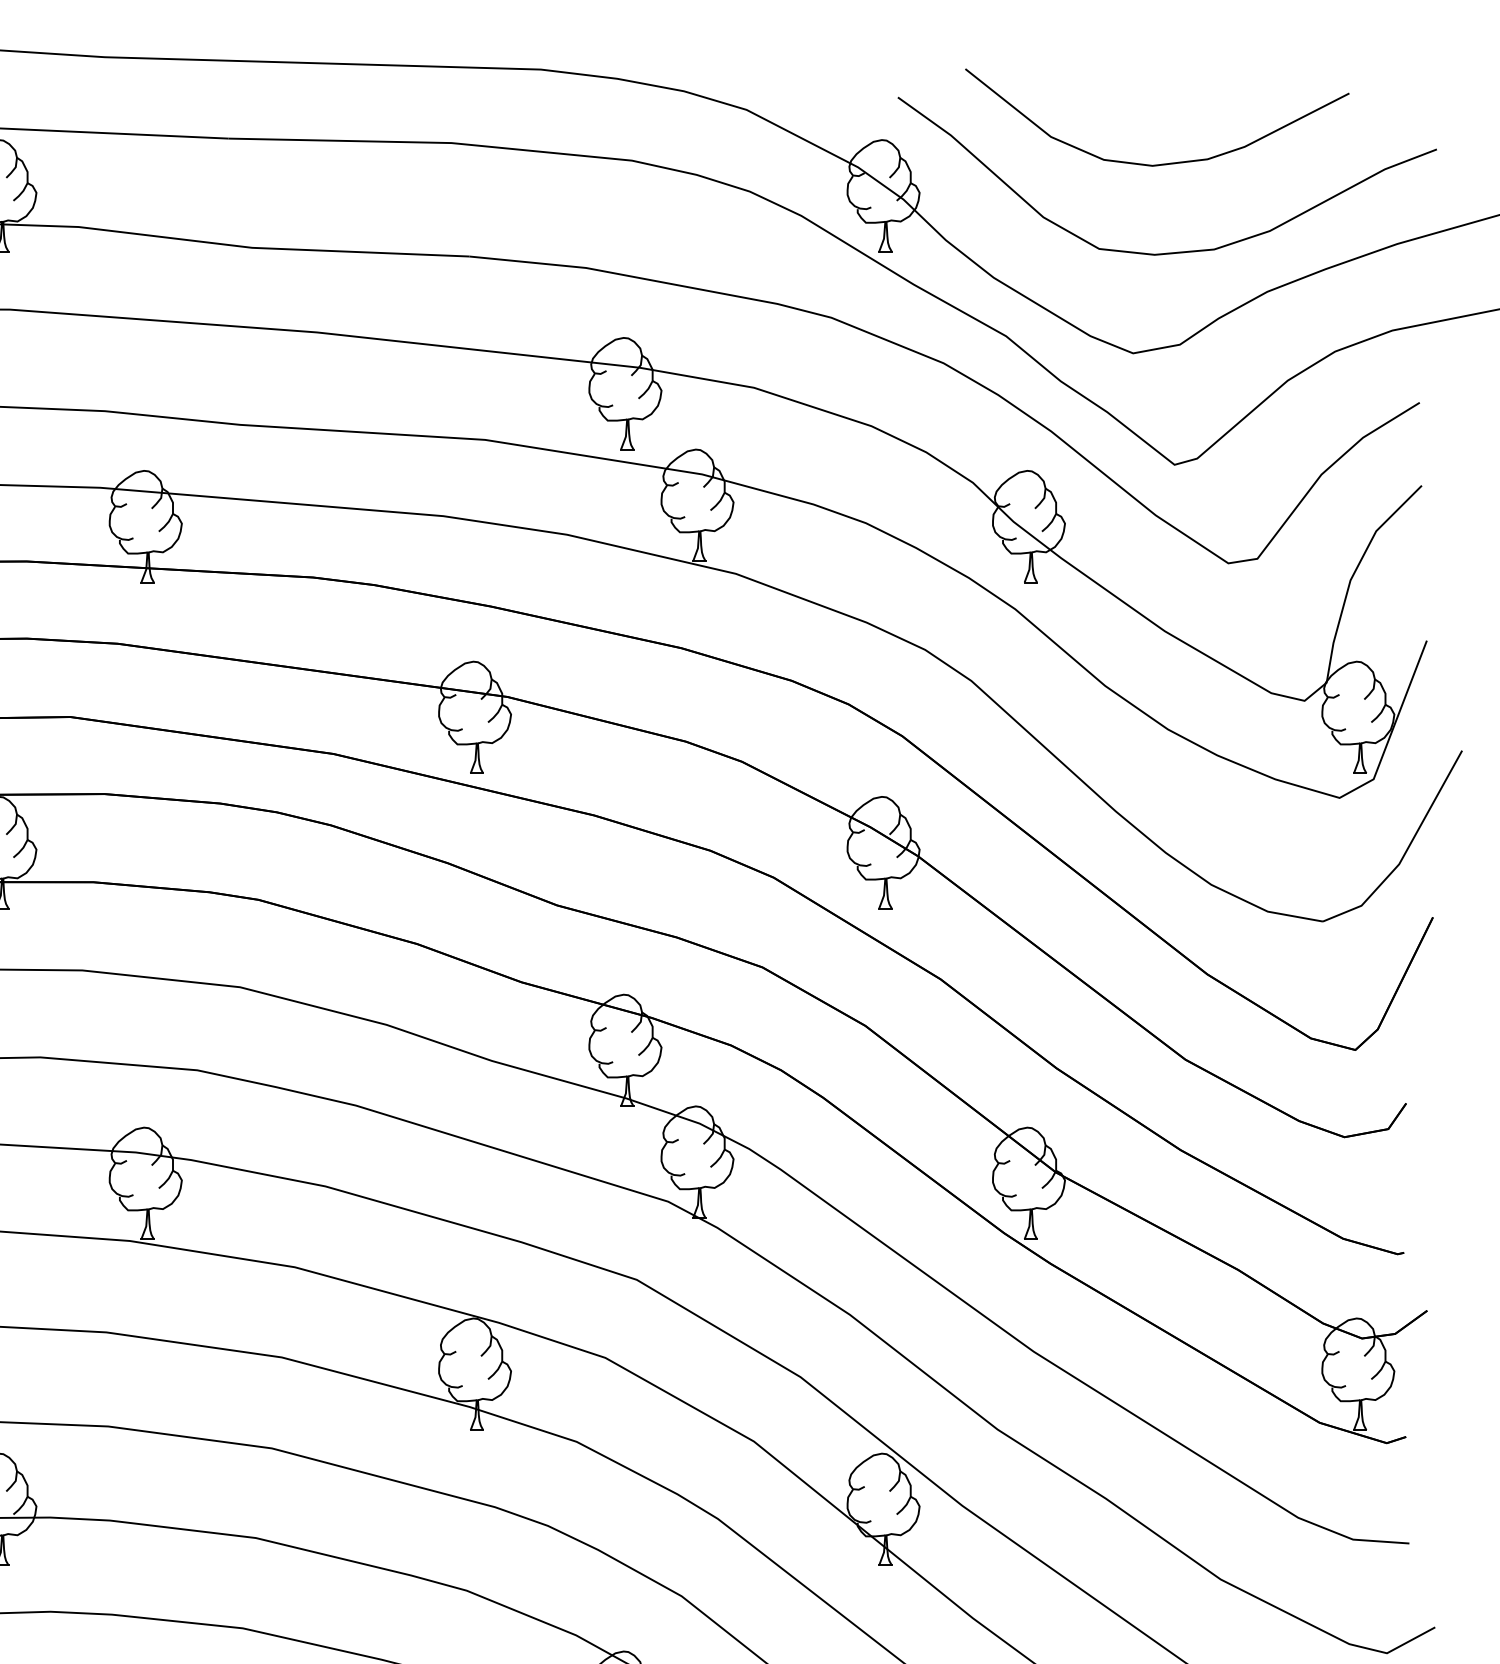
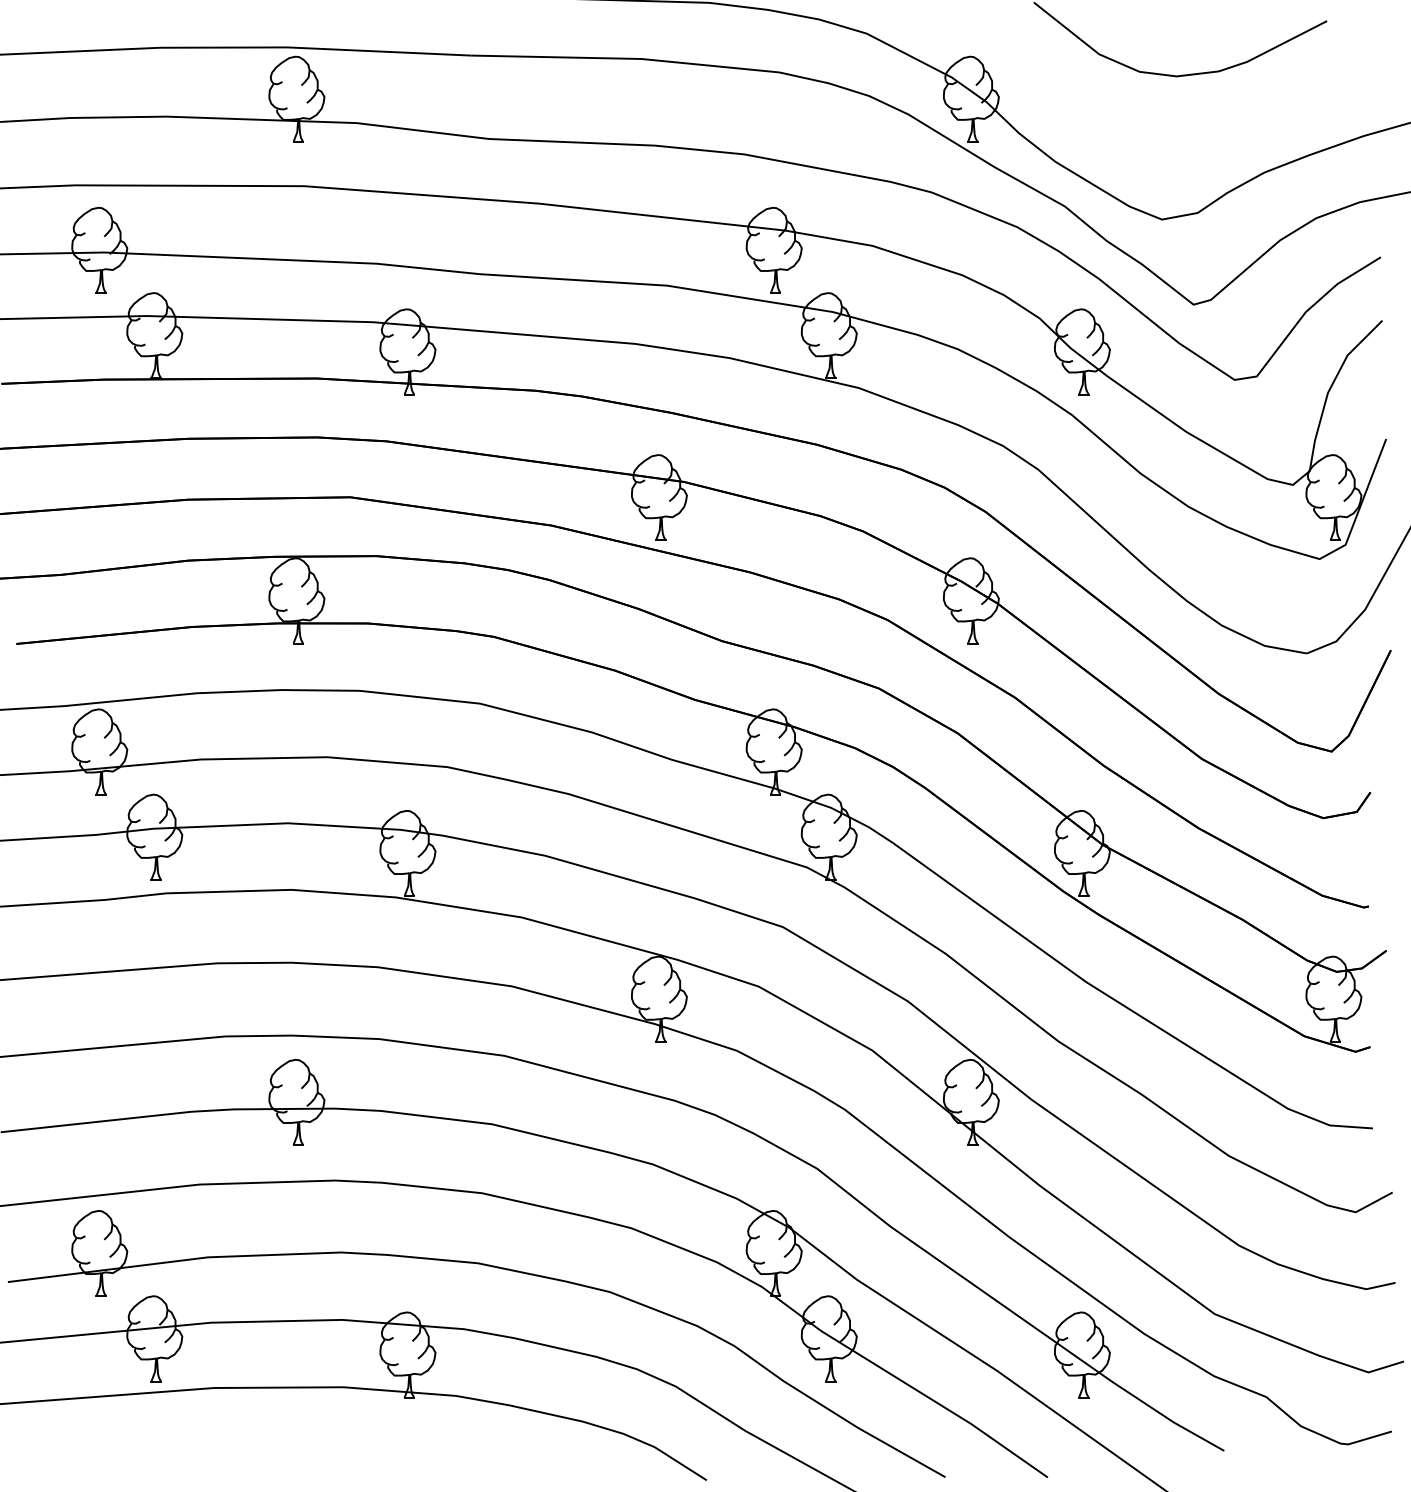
curve: (1177, 251) -> (1195, 141), removed

